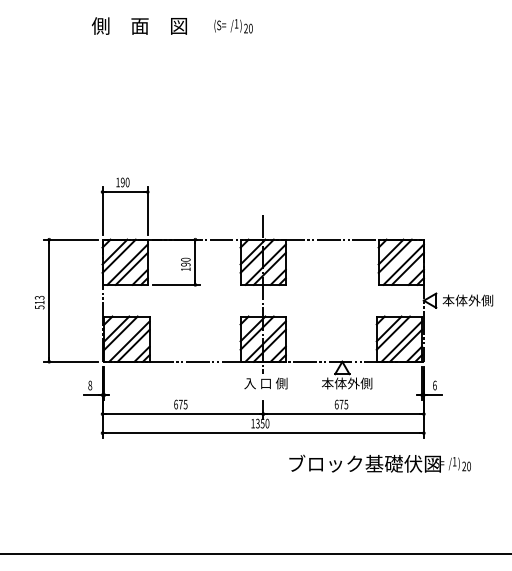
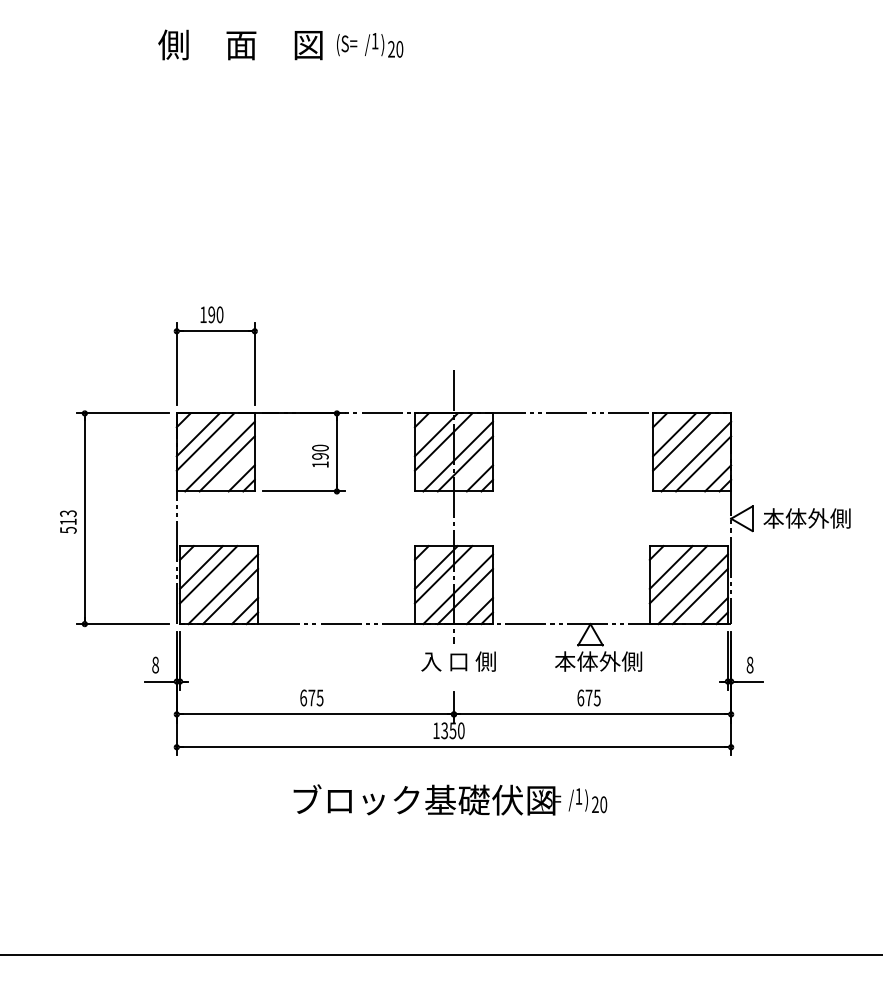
text: (233, 26) -> (369, 45), moved
text: (434, 385) -> (749, 665), 6 -> 8
text: (379, 463) -> (449, 799), moved

